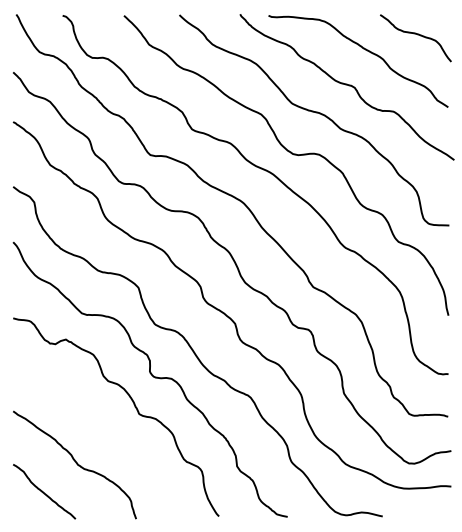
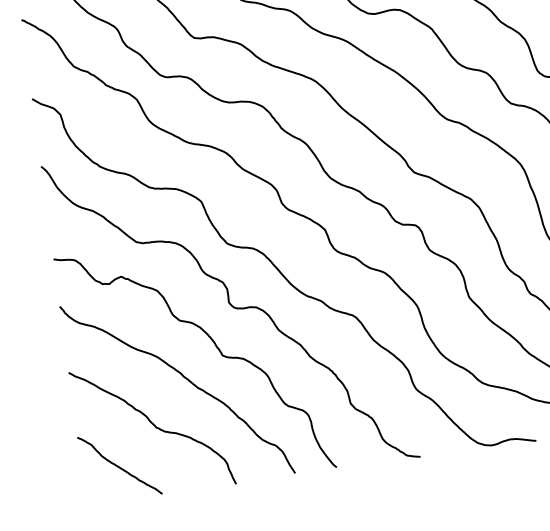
curve: (105, 428) -> (183, 378), added

